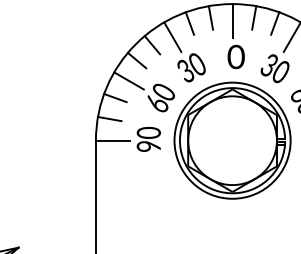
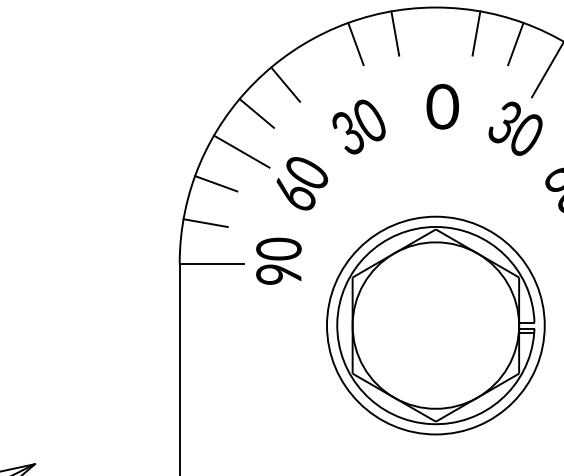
line: (232, 21) -> (435, 40), removed
line: (172, 36) -> (323, 68), removed
part: (232, 140) -> (435, 325), moved

